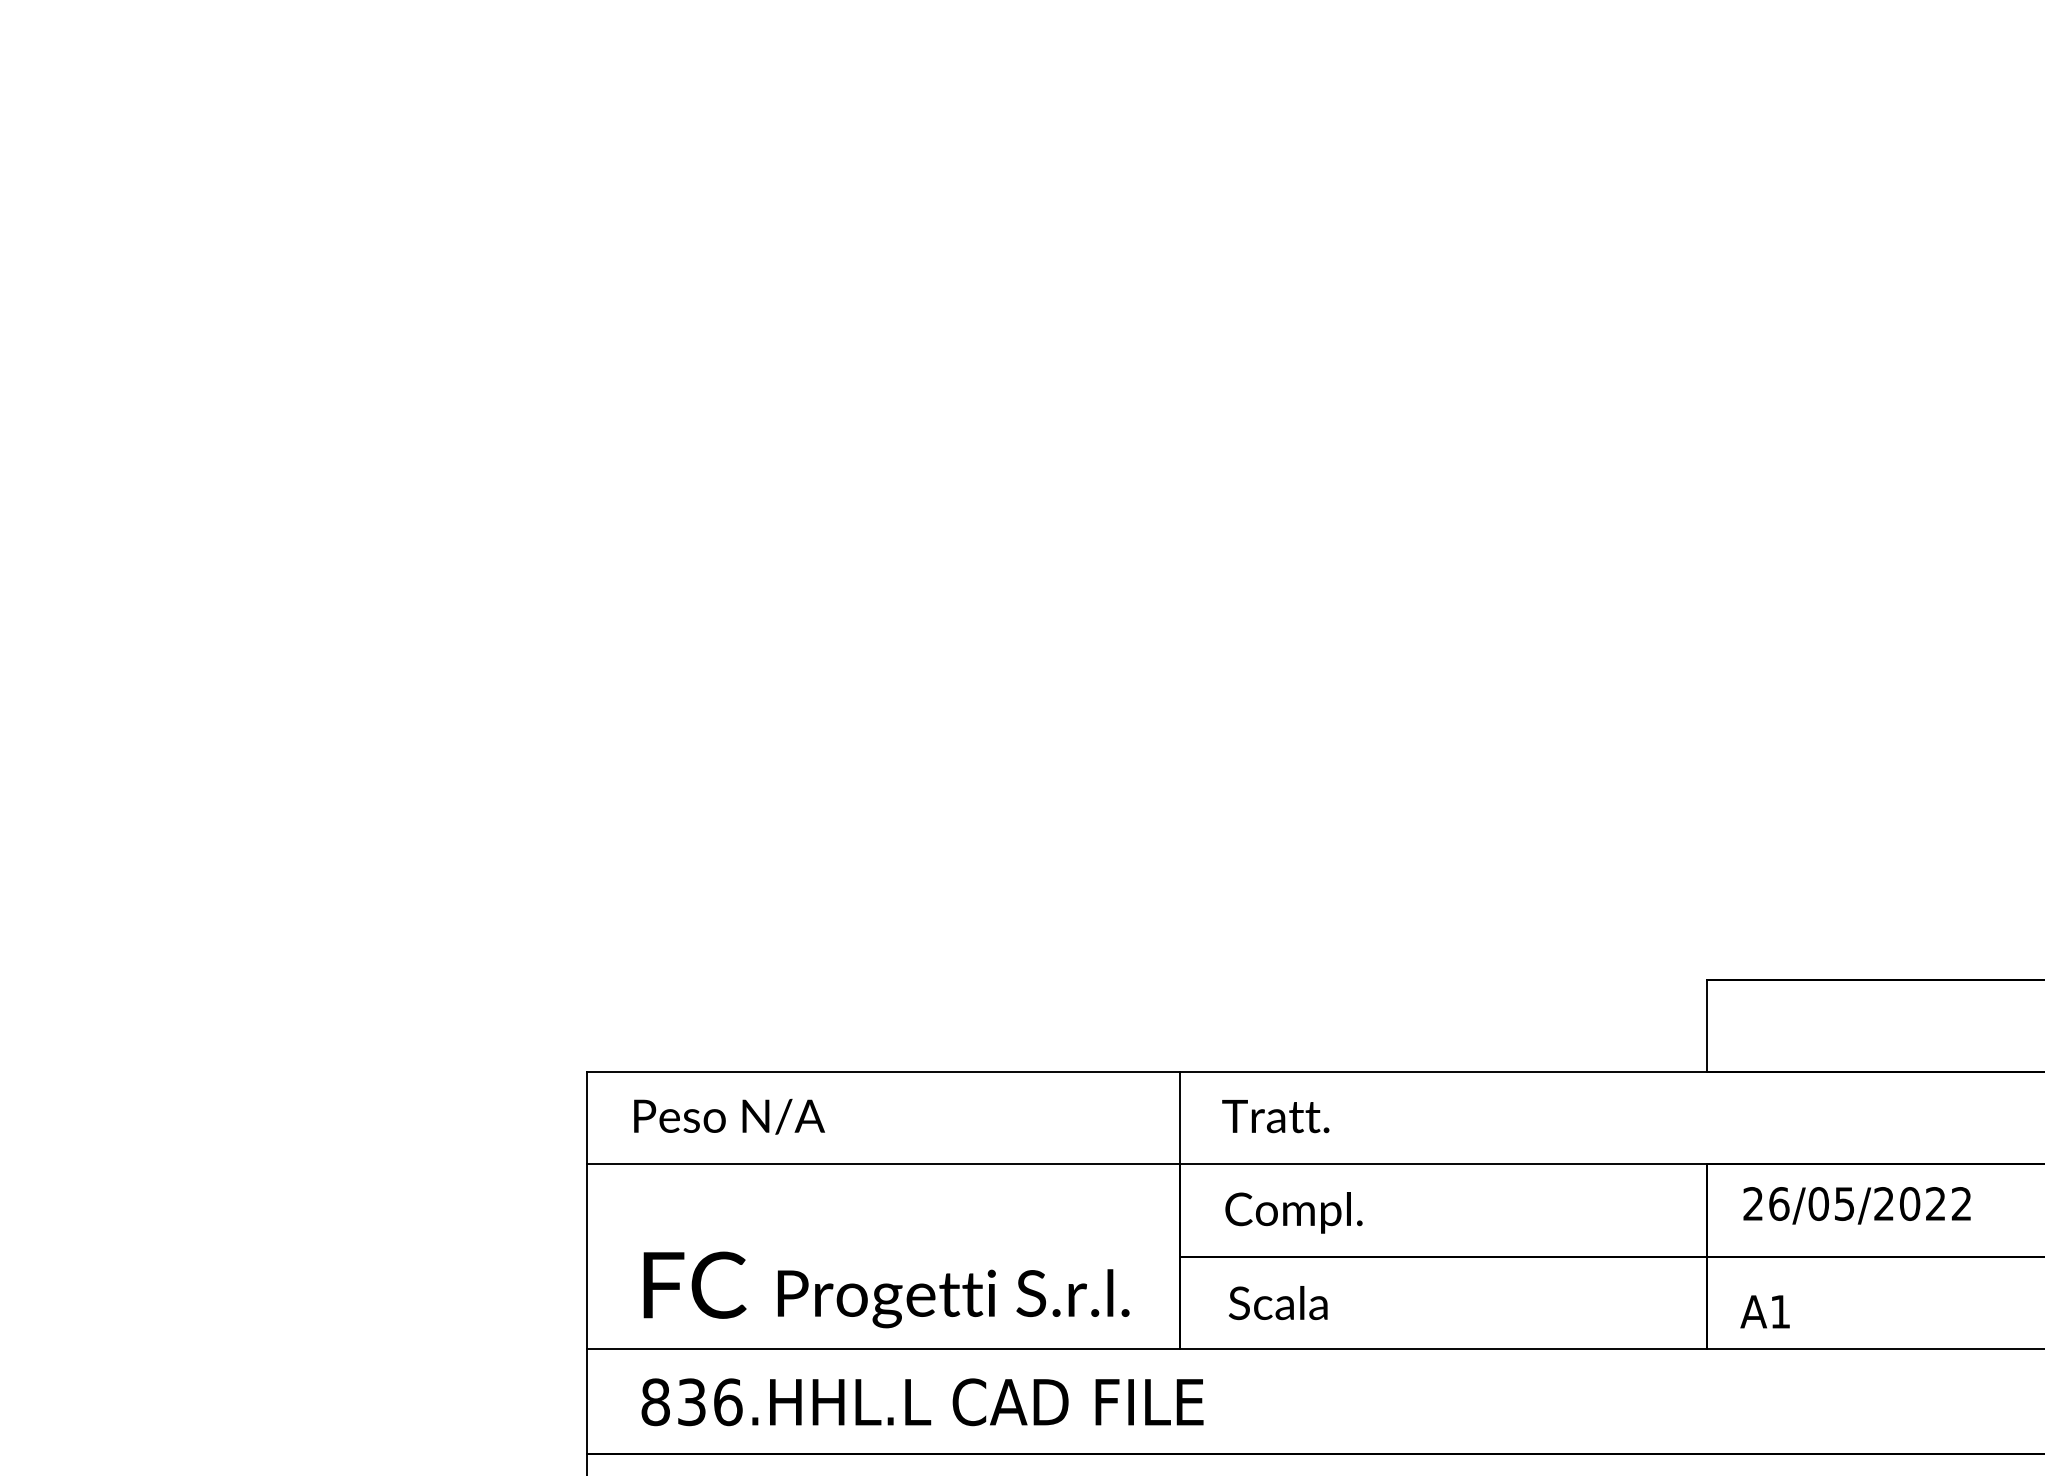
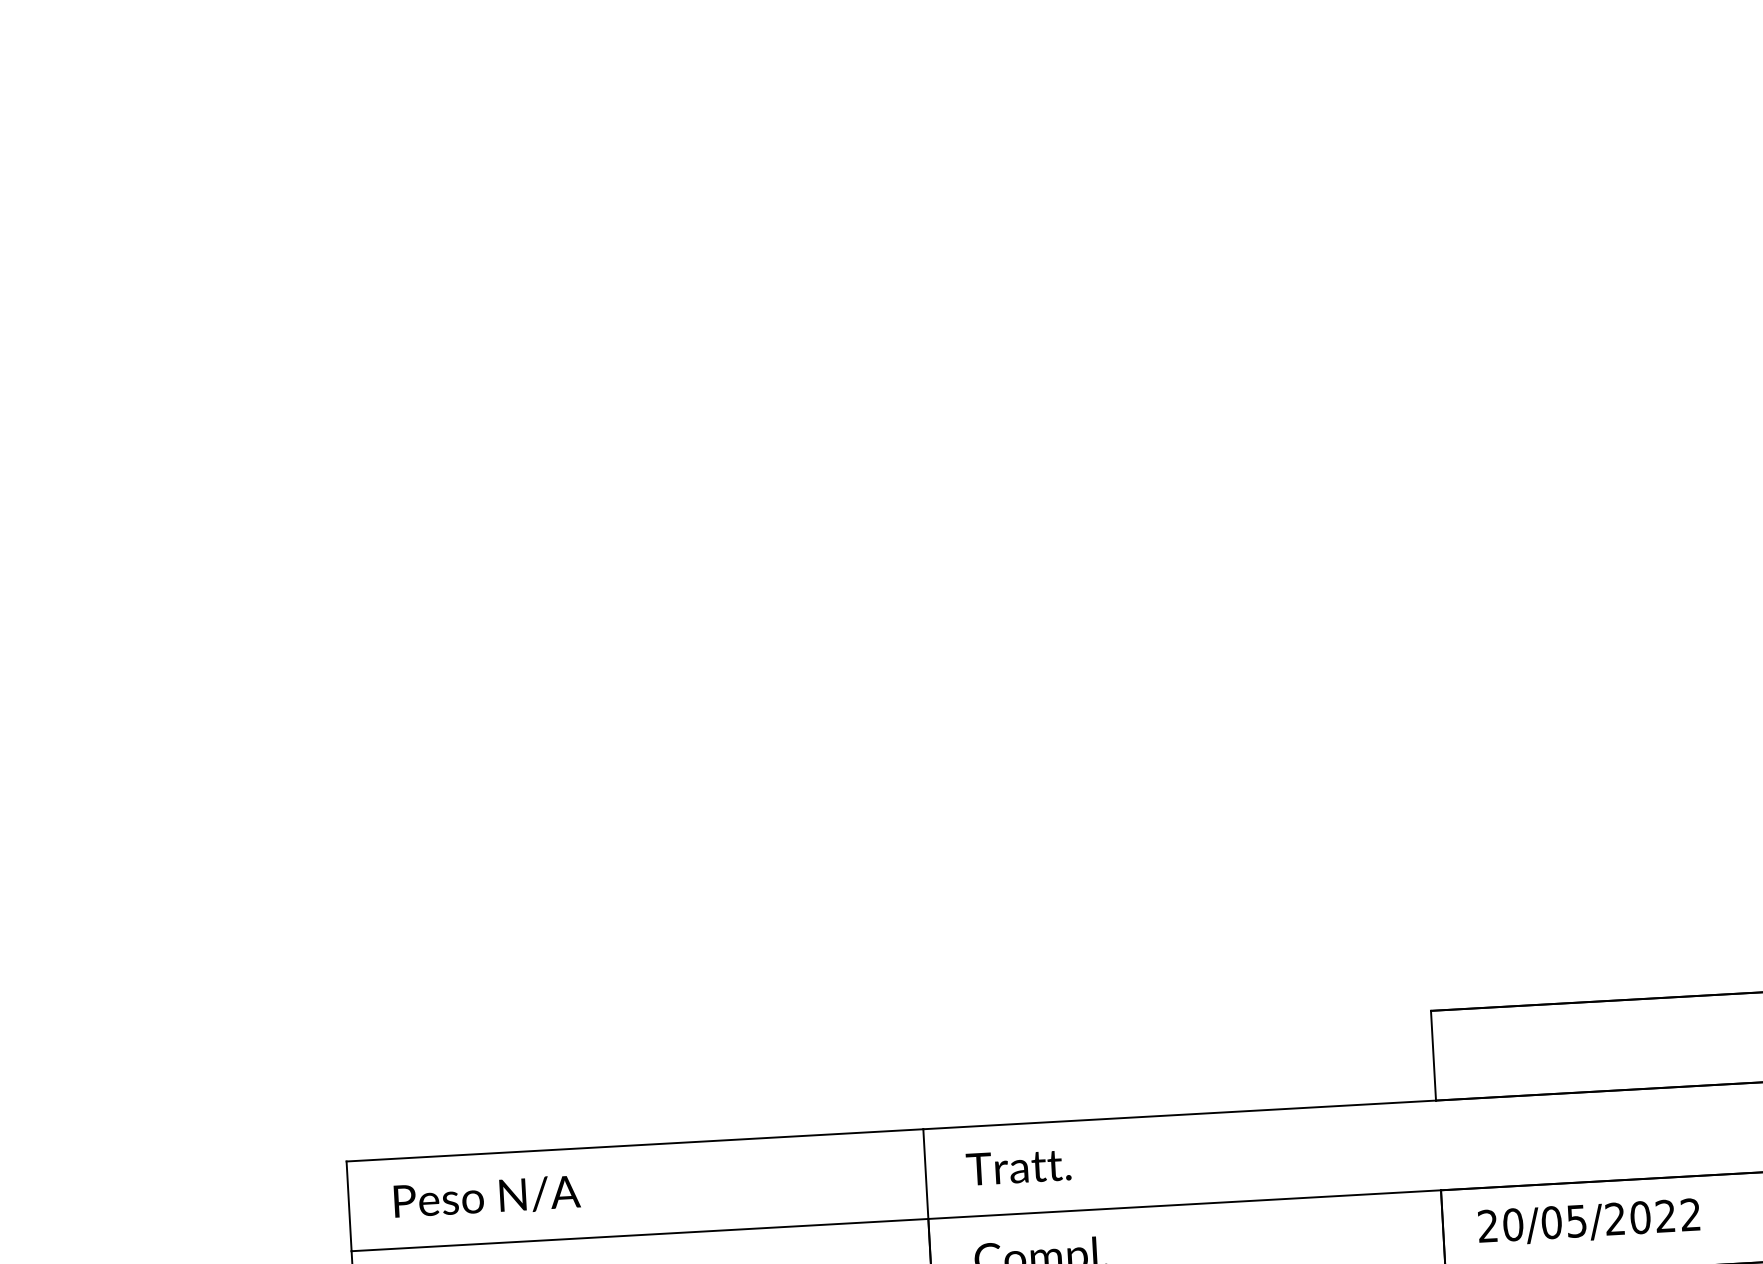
text: (1779, 1203) -> (1513, 1224), 26/05/2022 -> 20/05/2022

